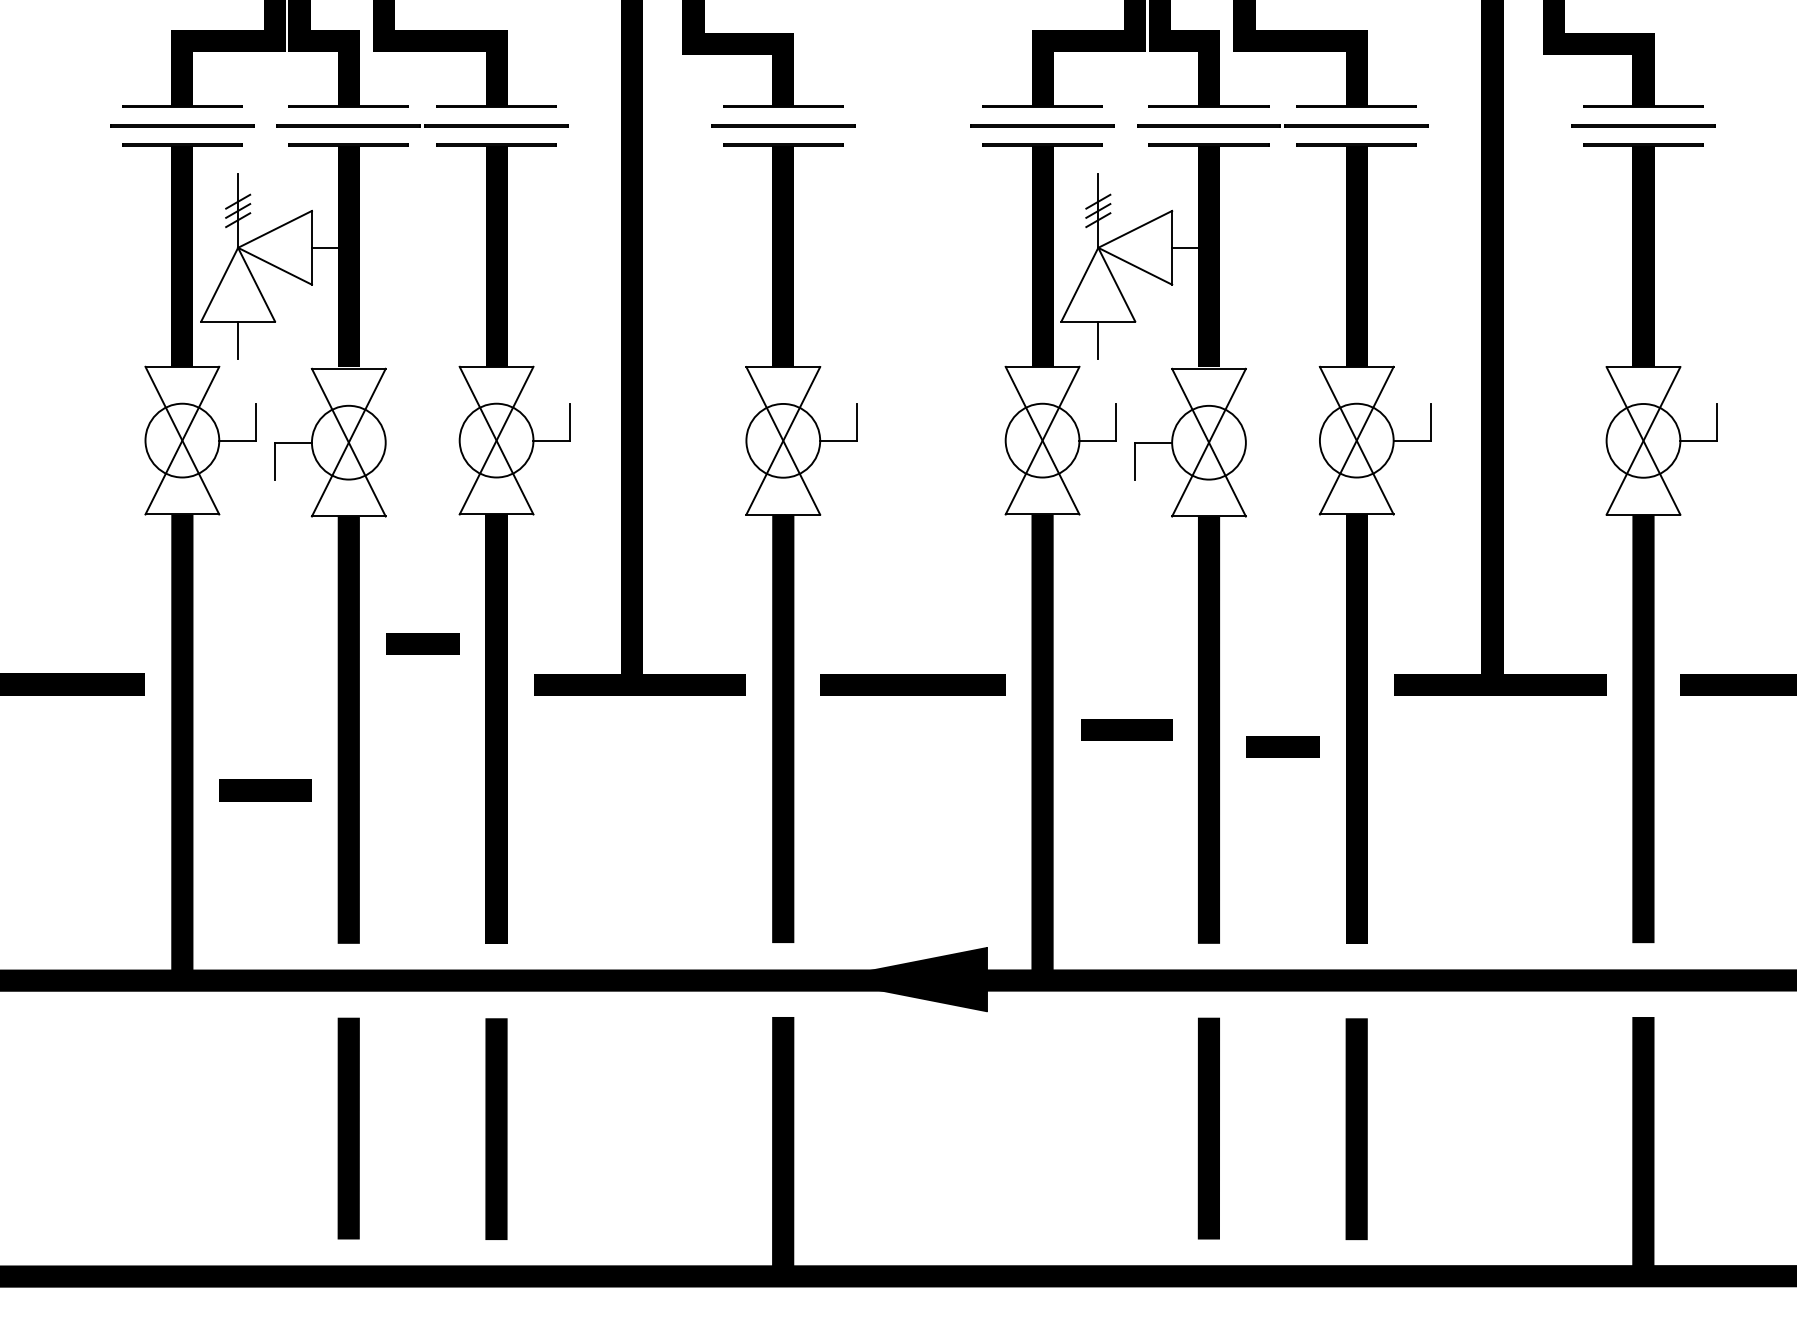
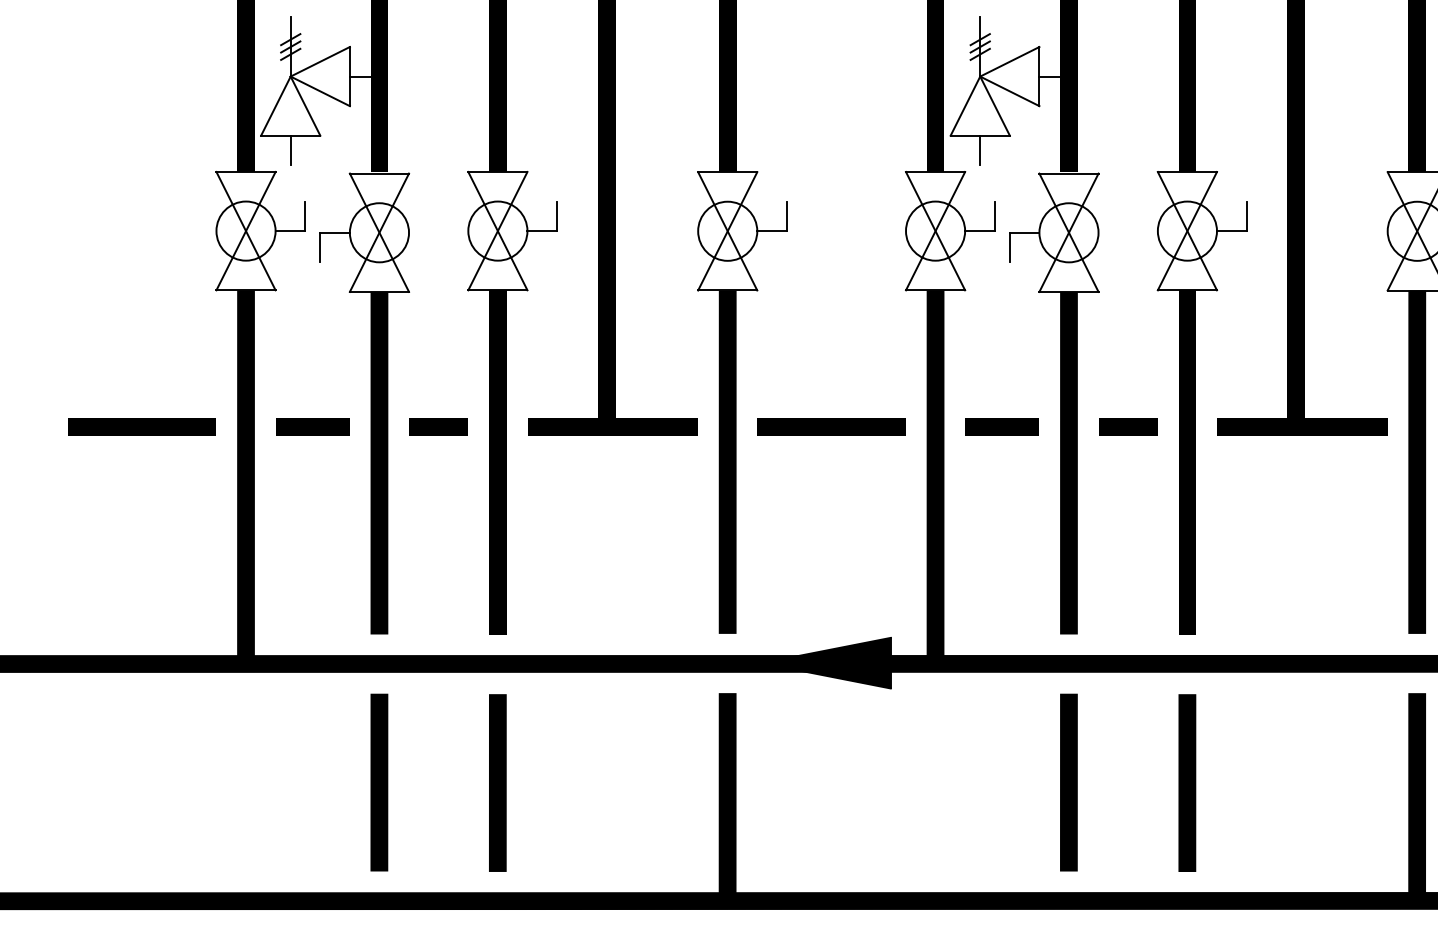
line: (422, 643) -> (438, 426), moved
line: (1126, 729) -> (1002, 426), moved
line: (1282, 746) -> (1127, 426), moved
line: (265, 790) -> (312, 426), moved

